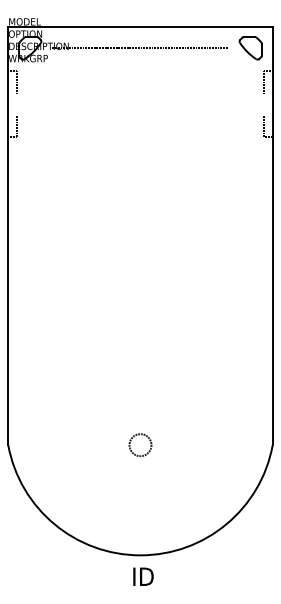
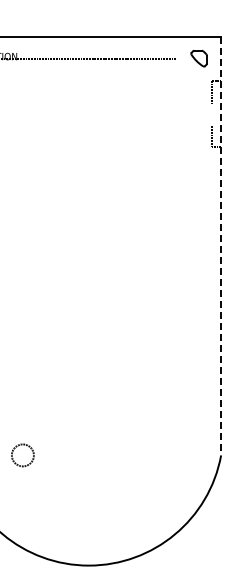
part: (250, 48) -> (198, 58), size x0.7
line: (272, 236) -> (220, 246), solid -> dashed
circle: (140, 445) -> (22, 455), moved

